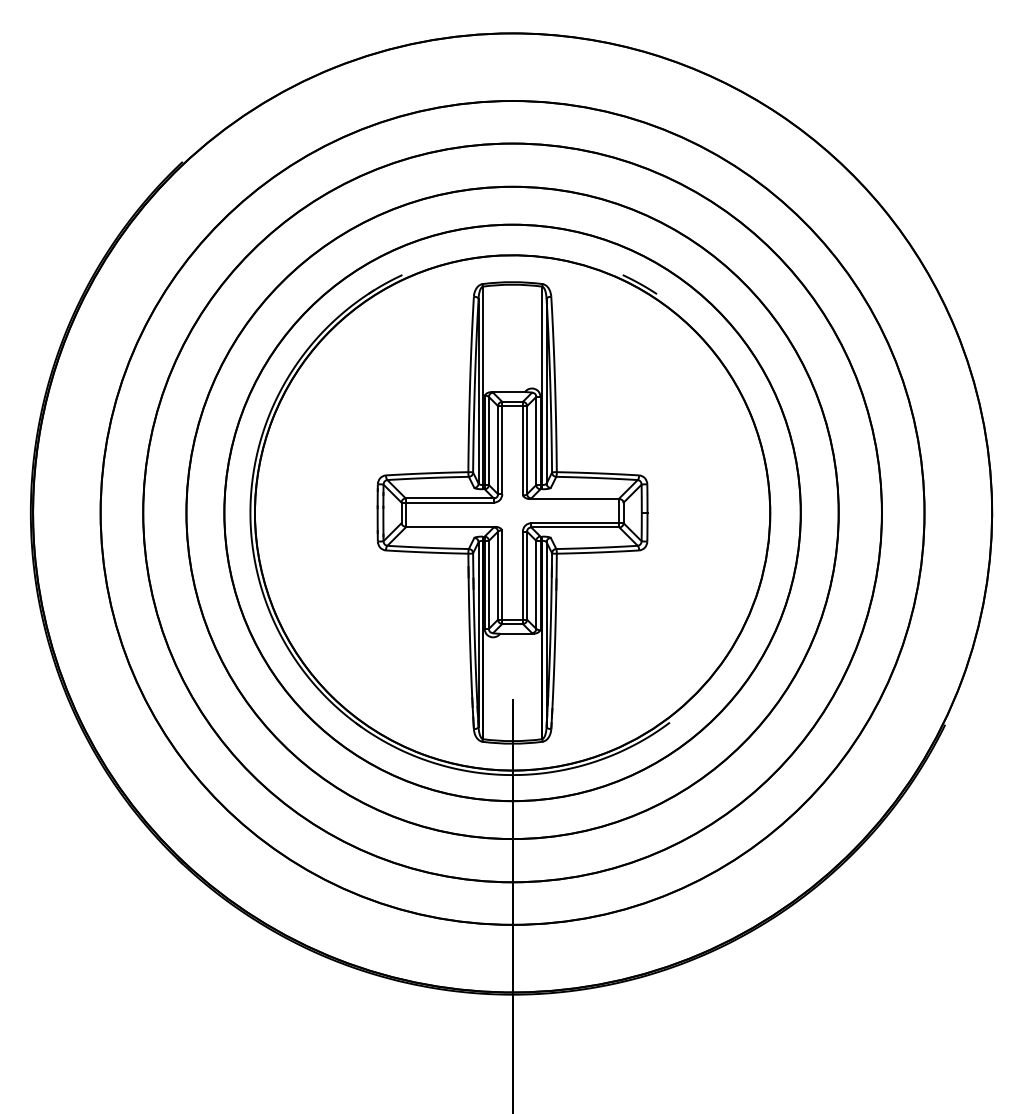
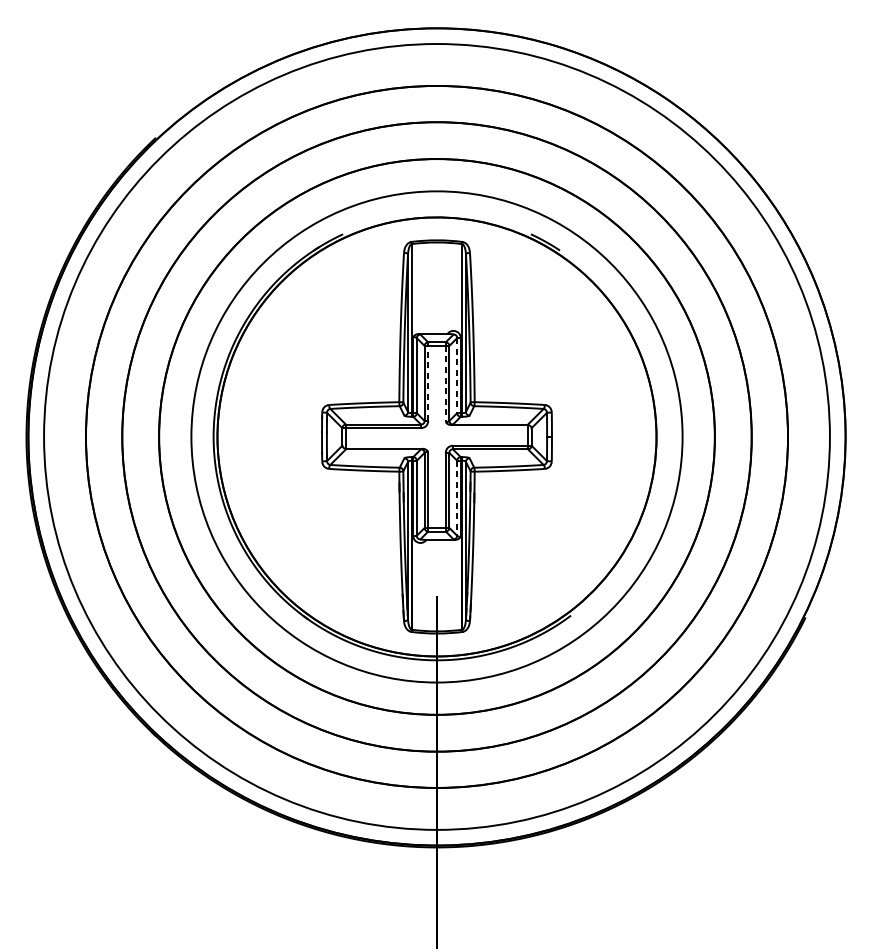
line: (536, 441) -> (457, 376), solid -> dashed
line: (502, 449) -> (428, 382), solid -> dashed
line: (522, 450) -> (445, 383), solid -> dashed
circle: (512, 512) -> (436, 436), size x1.6
line: (536, 585) -> (457, 498), solid -> dashed

